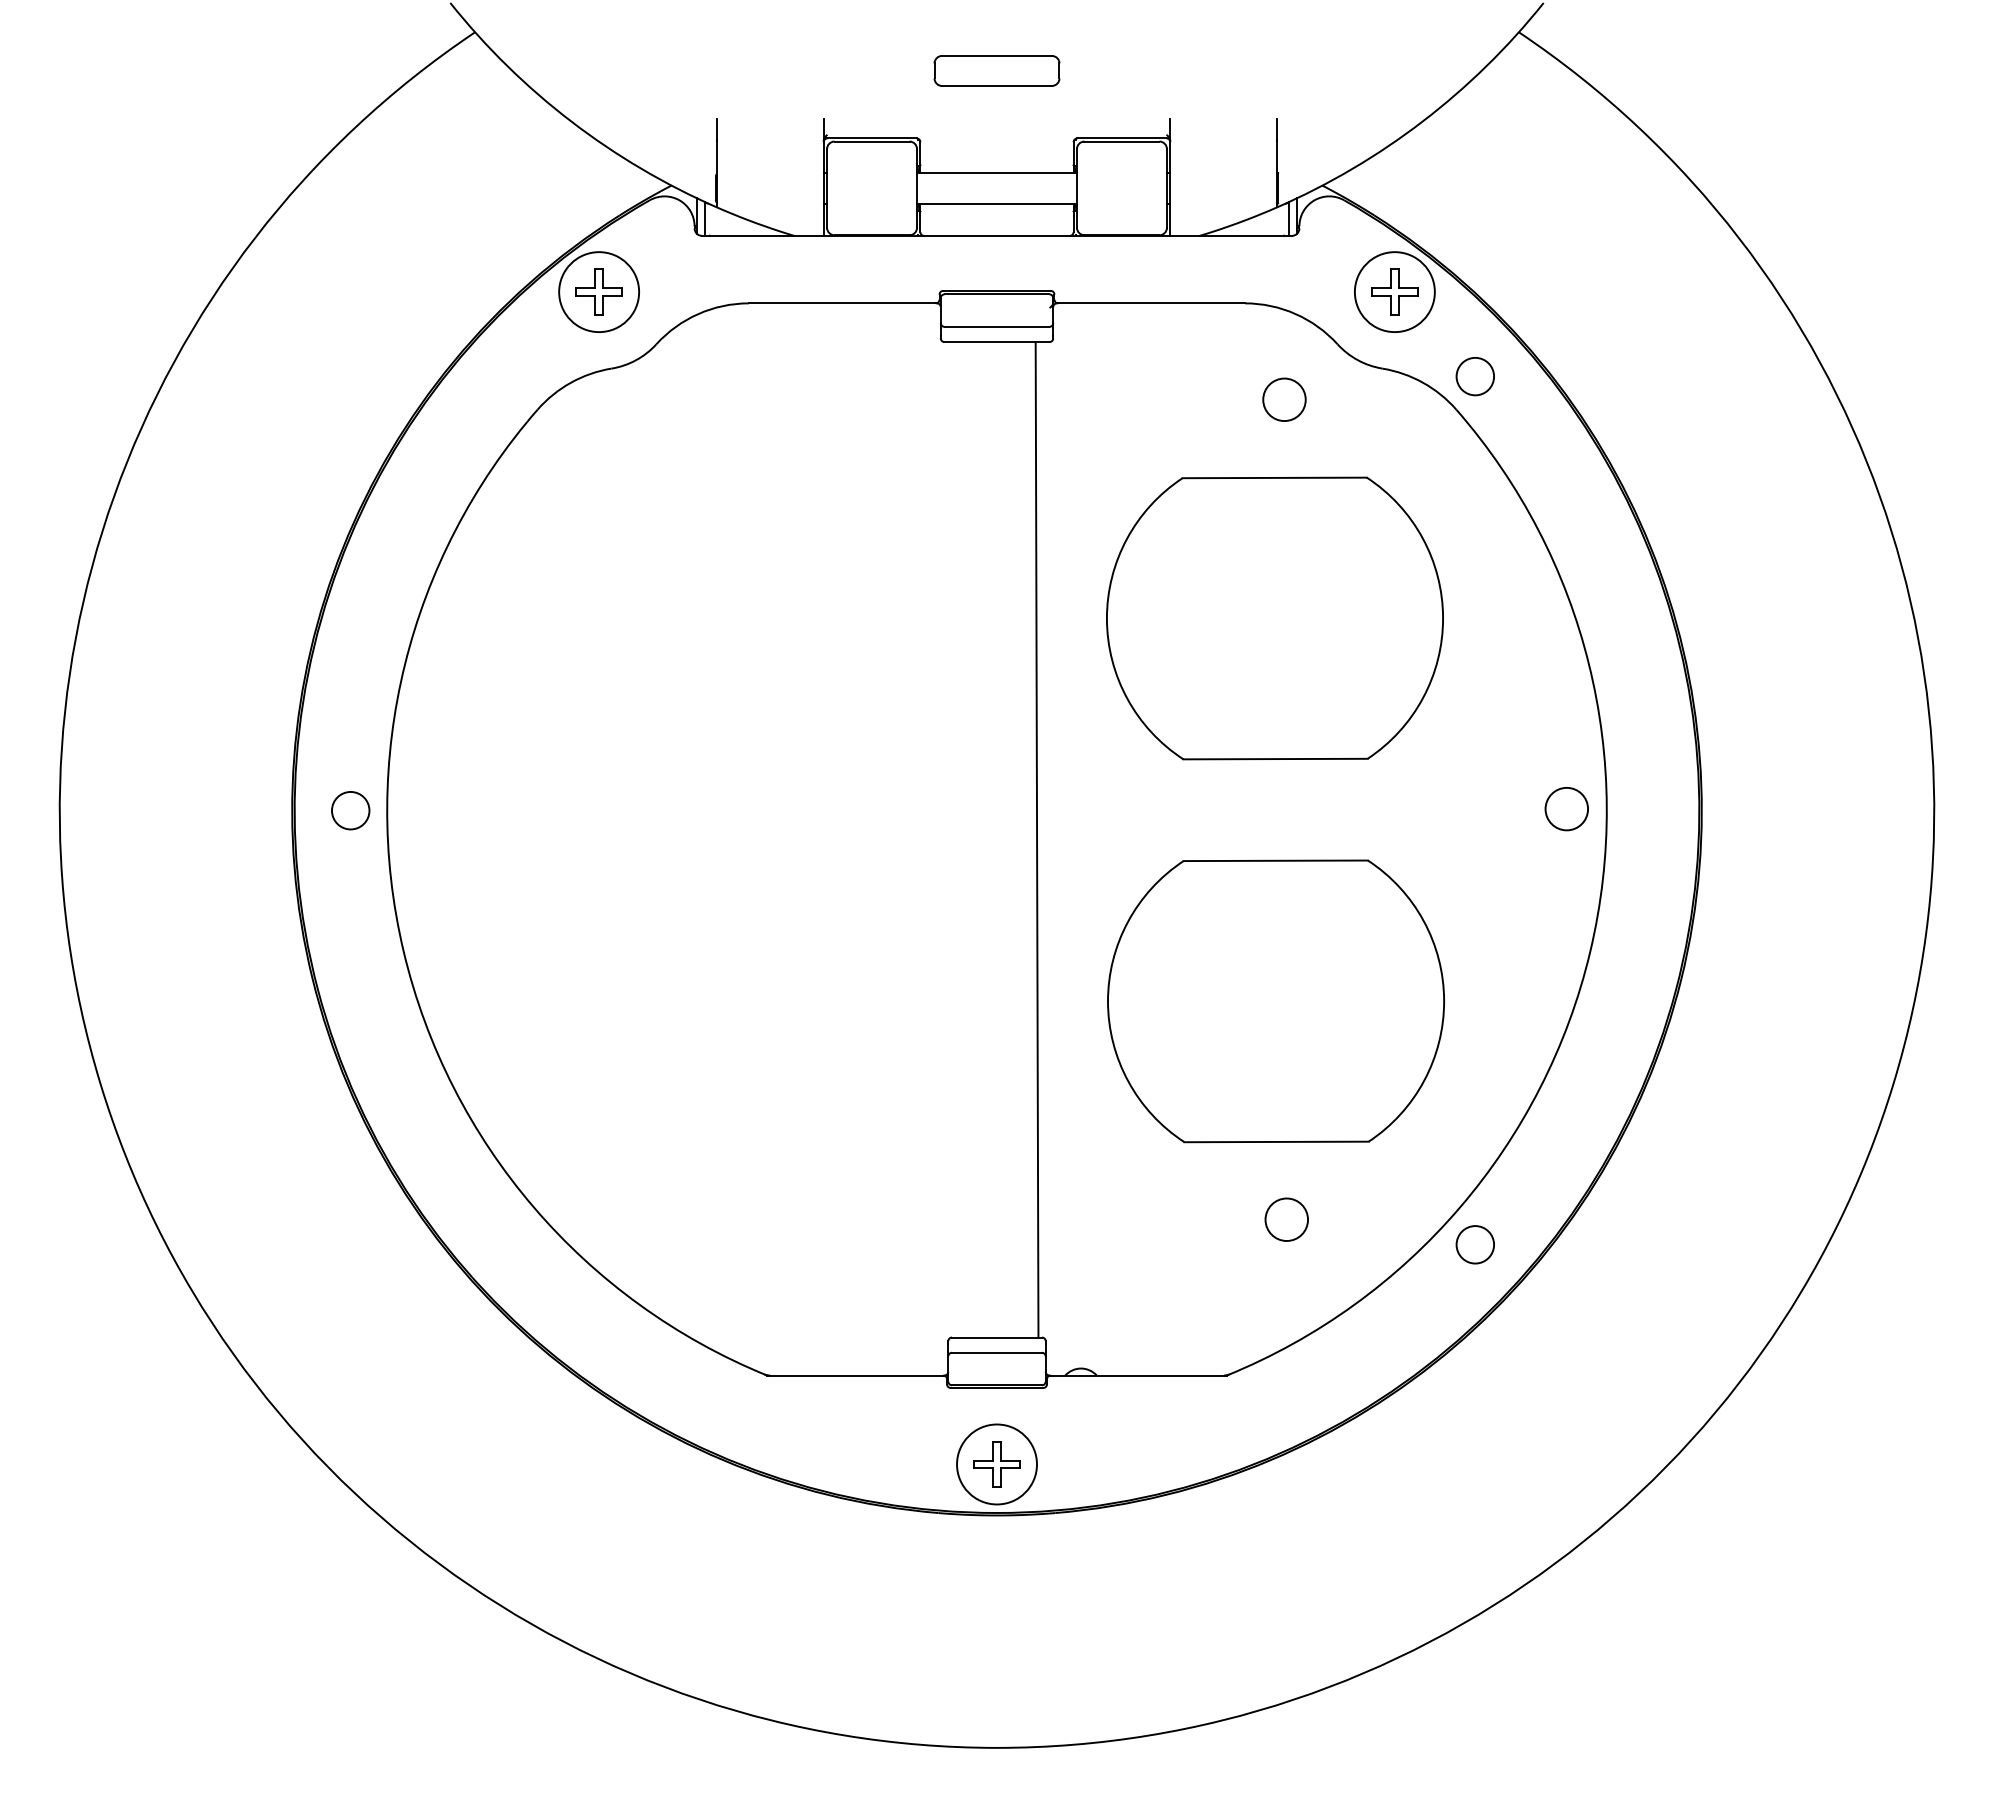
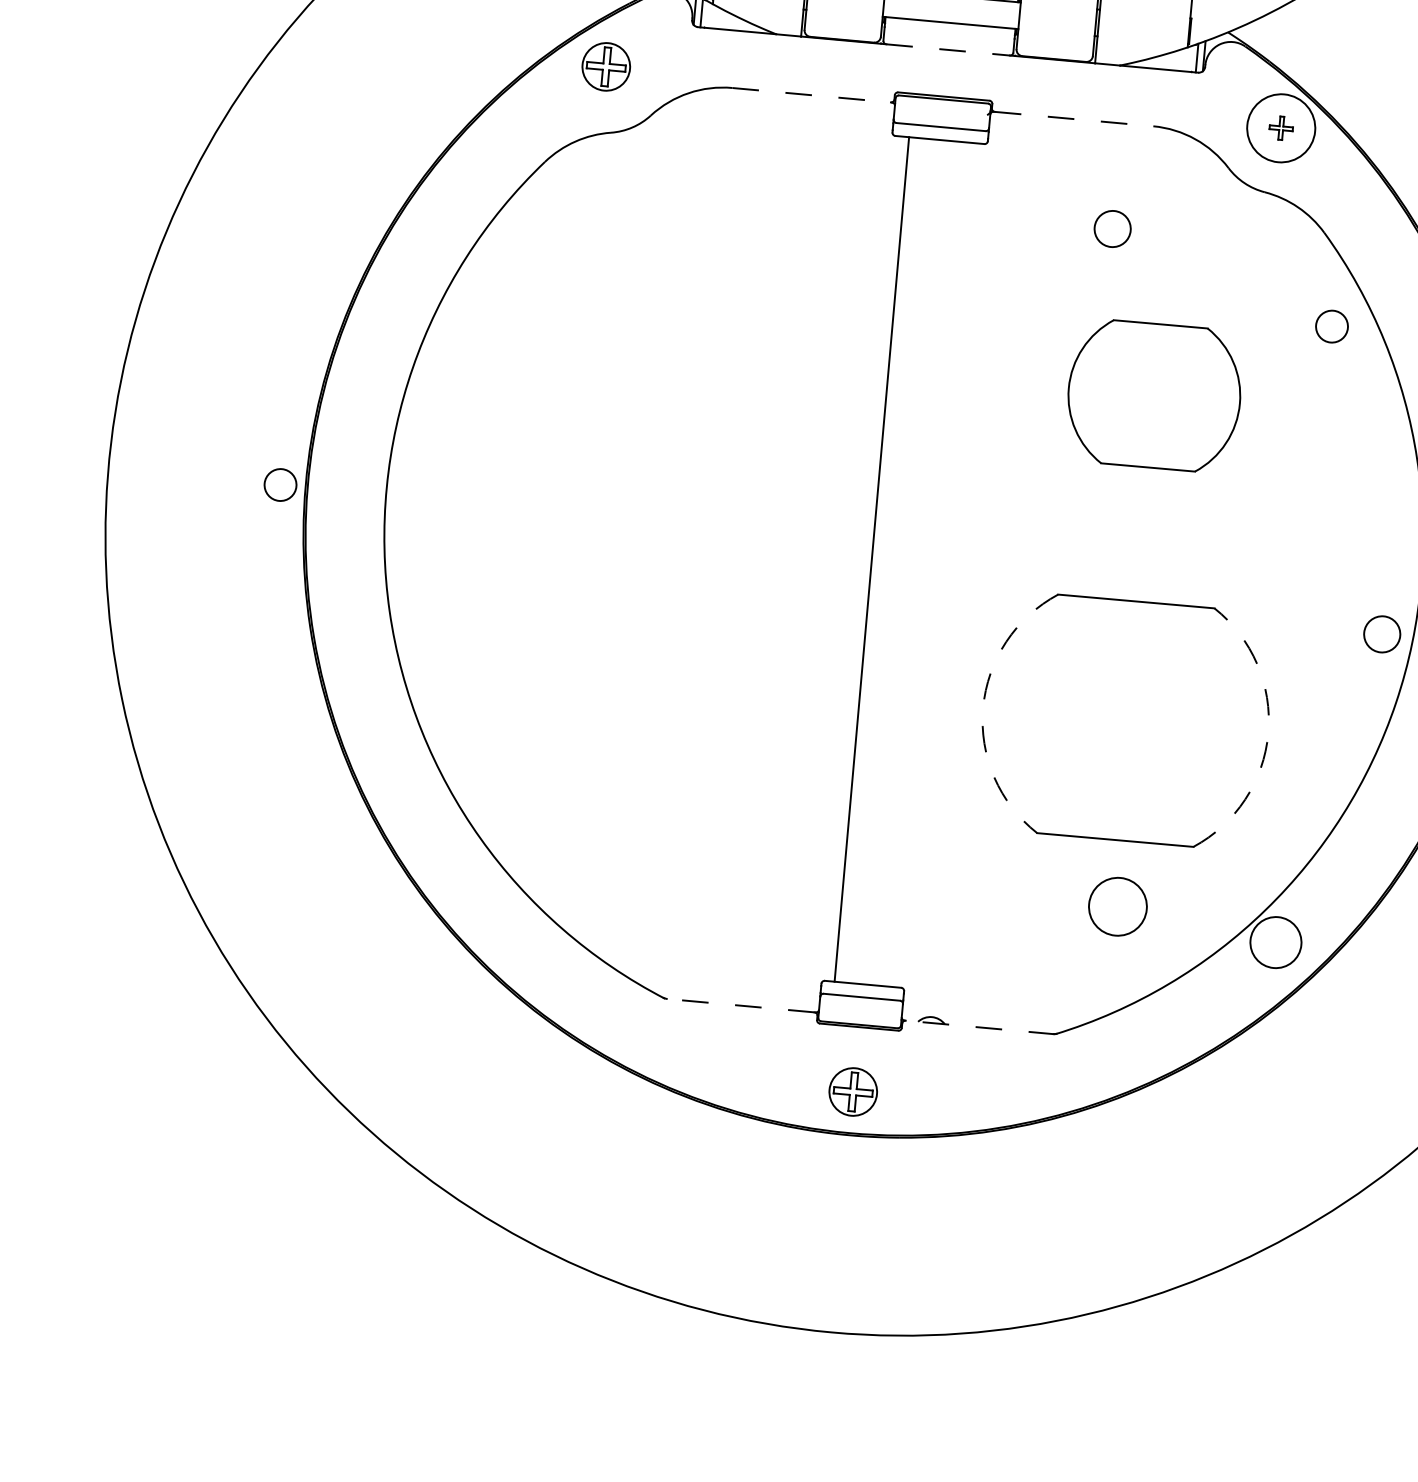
line: (997, 235) -> (948, 49), solid -> dashed
part: (1394, 291) -> (1280, 127), size x0.6
circle: (599, 292) -> (606, 67), size x0.7
line: (842, 303) -> (811, 95), solid -> dashed
line: (1152, 303) -> (1074, 119), solid -> dashed
circle: (1474, 376) -> (1331, 326), moved
circle: (1284, 399) -> (1112, 228), moved
part: (1274, 618) -> (1153, 395), size x0.6
circle: (1566, 809) -> (1381, 634), moved
circle: (350, 810) -> (280, 484), moved
line: (1036, 839) -> (871, 559), moved
arc: (1444, 1000) -> (1268, 732), solid -> dashed
arc: (1108, 1001) -> (983, 707), solid -> dashed
circle: (1286, 1219) -> (1117, 906), size x1.6
circle: (1475, 1244) -> (1276, 942), size x1.6
line: (854, 1375) -> (739, 1005), solid -> dashed
line: (1138, 1375) -> (980, 1027), solid -> dashed
circle: (996, 1464) -> (852, 1091), size x0.7

